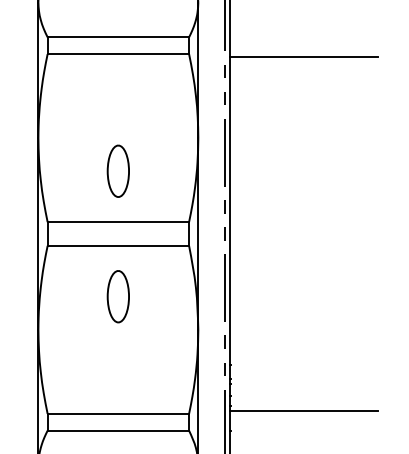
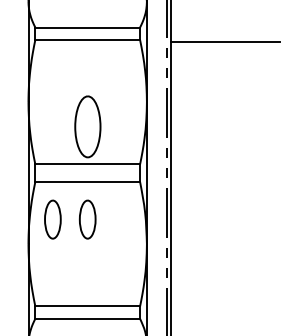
part: (117, 170) -> (87, 126), size x1.6
part: (70, 296) -> (52, 219), added
line: (304, 410) -> (225, 303), removed

